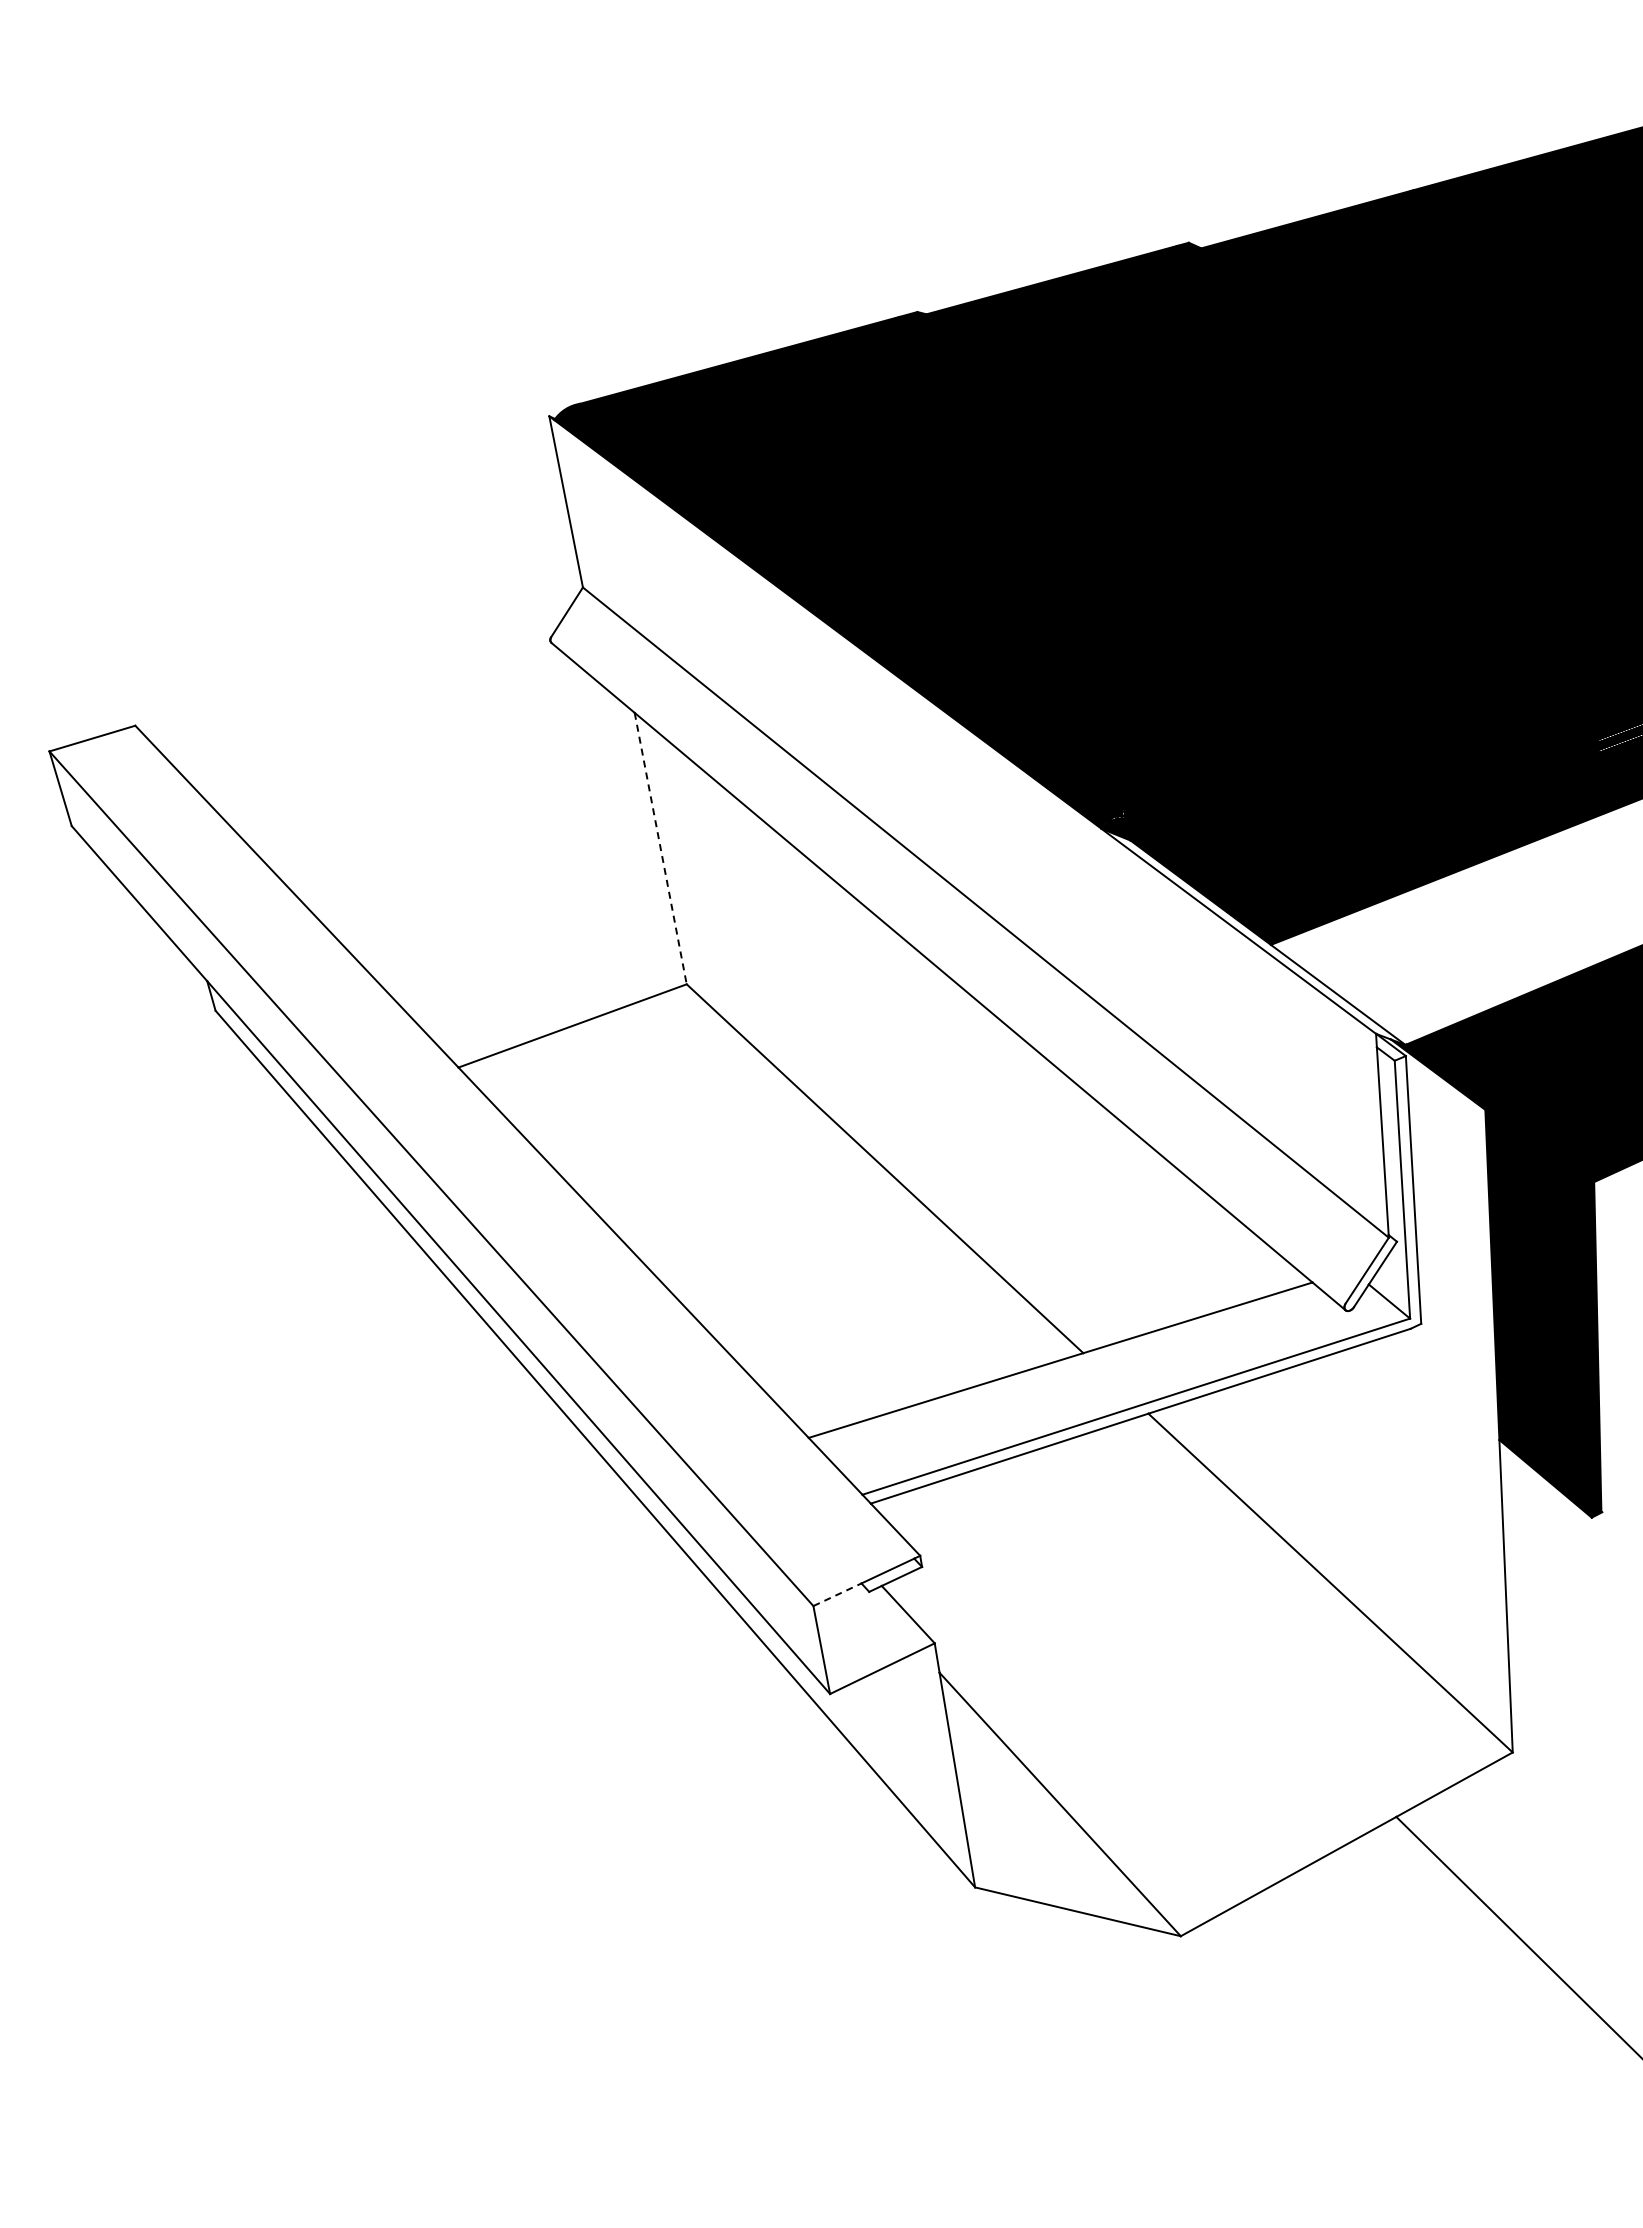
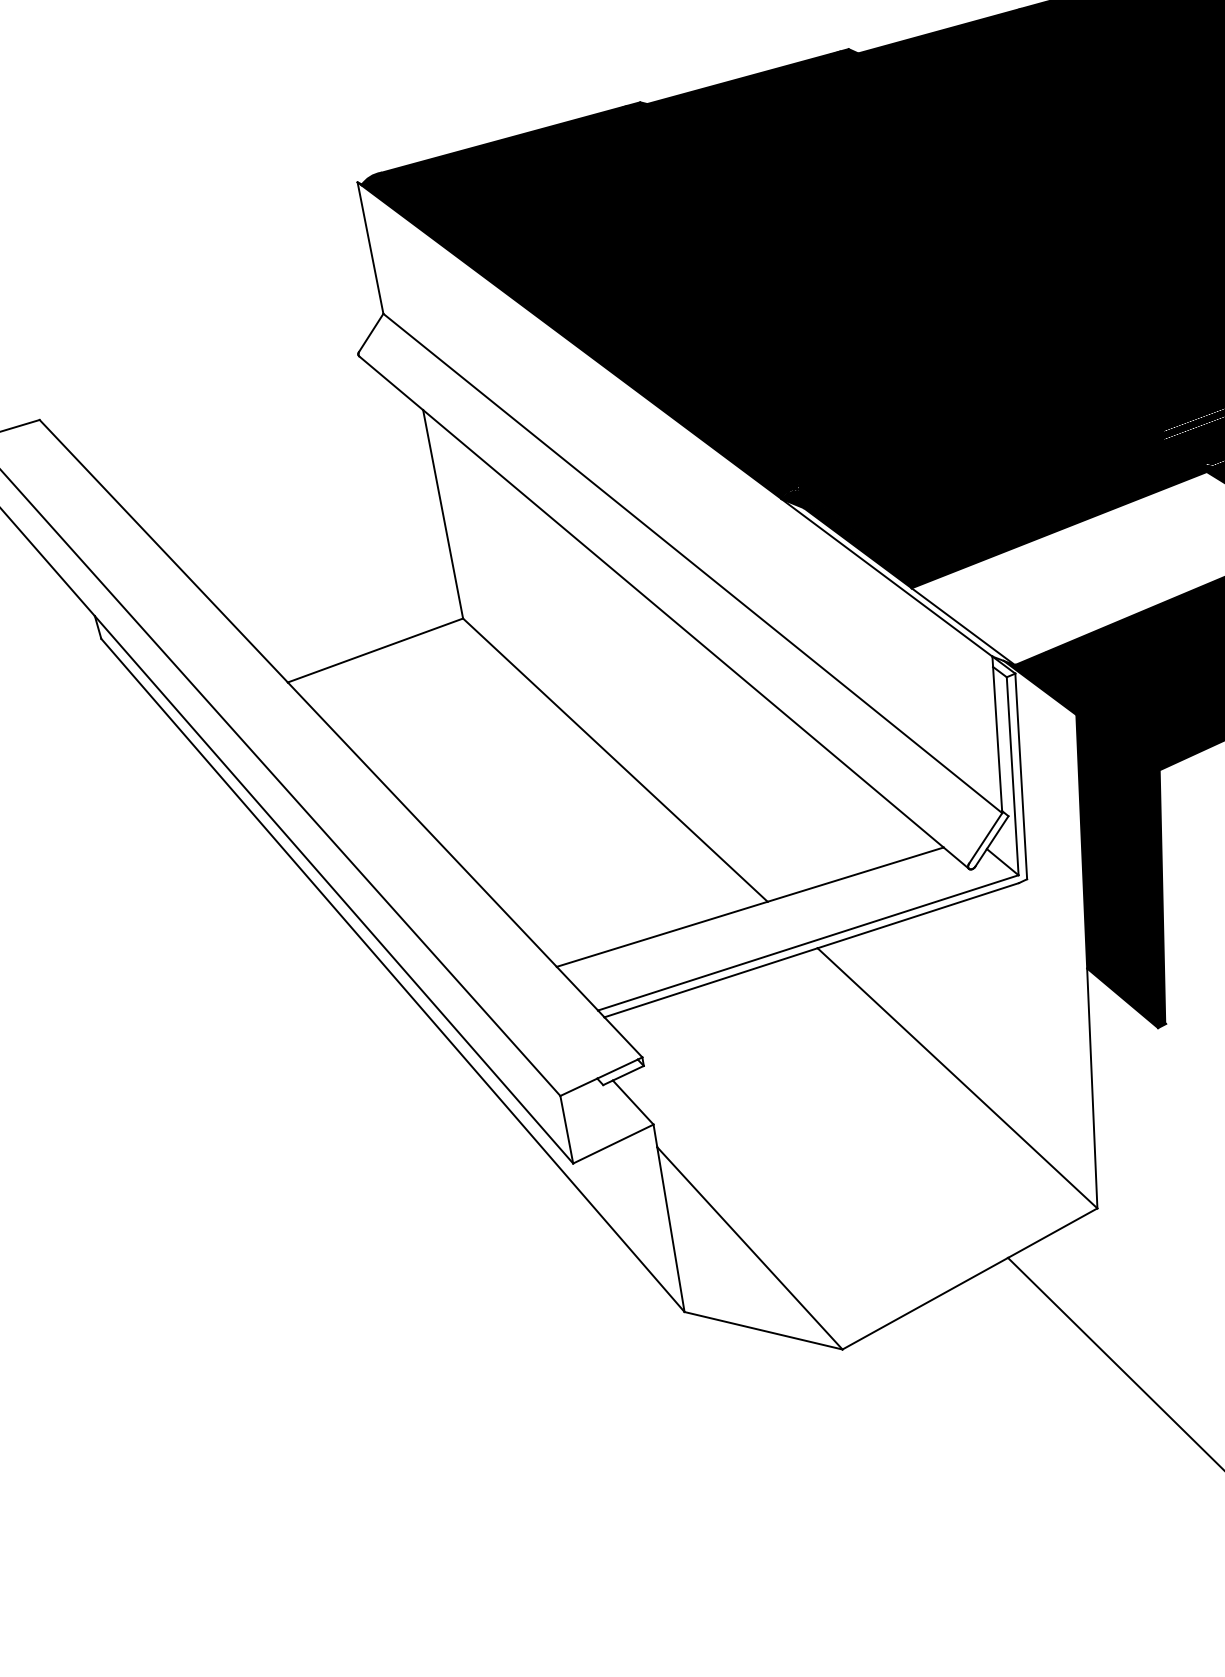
line: (660, 849) -> (442, 515), dashed -> solid
line: (837, 1594) -> (578, 1087), dashed -> solid

